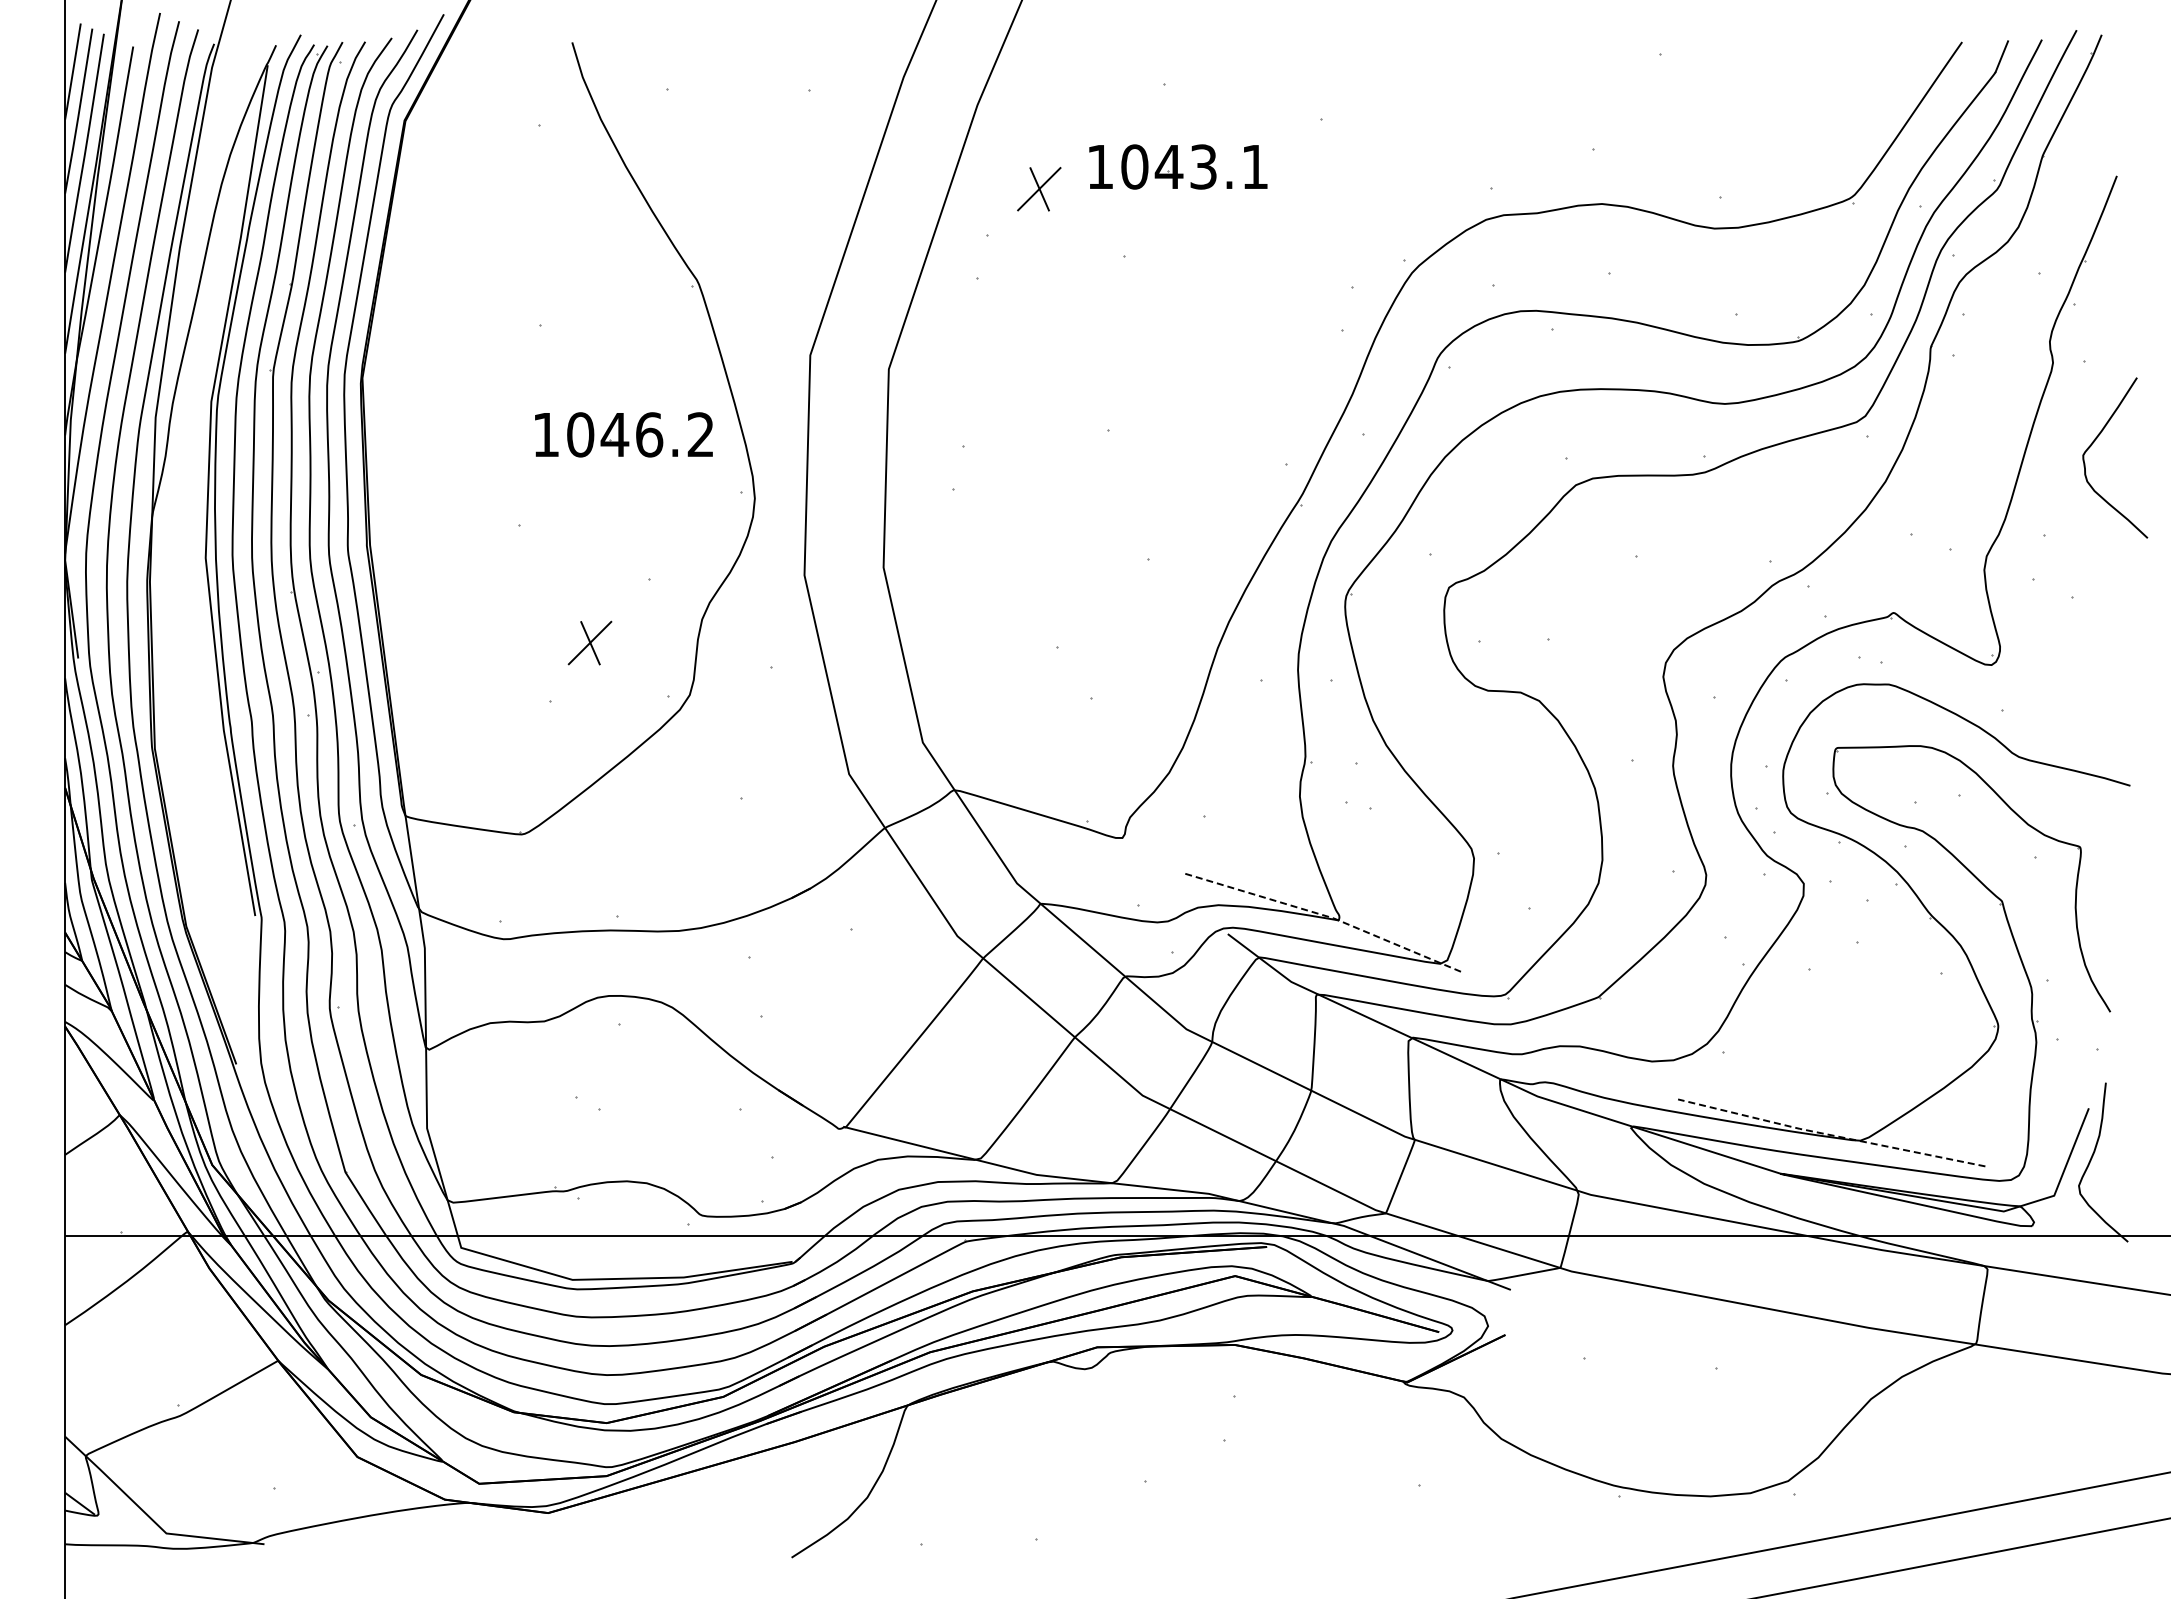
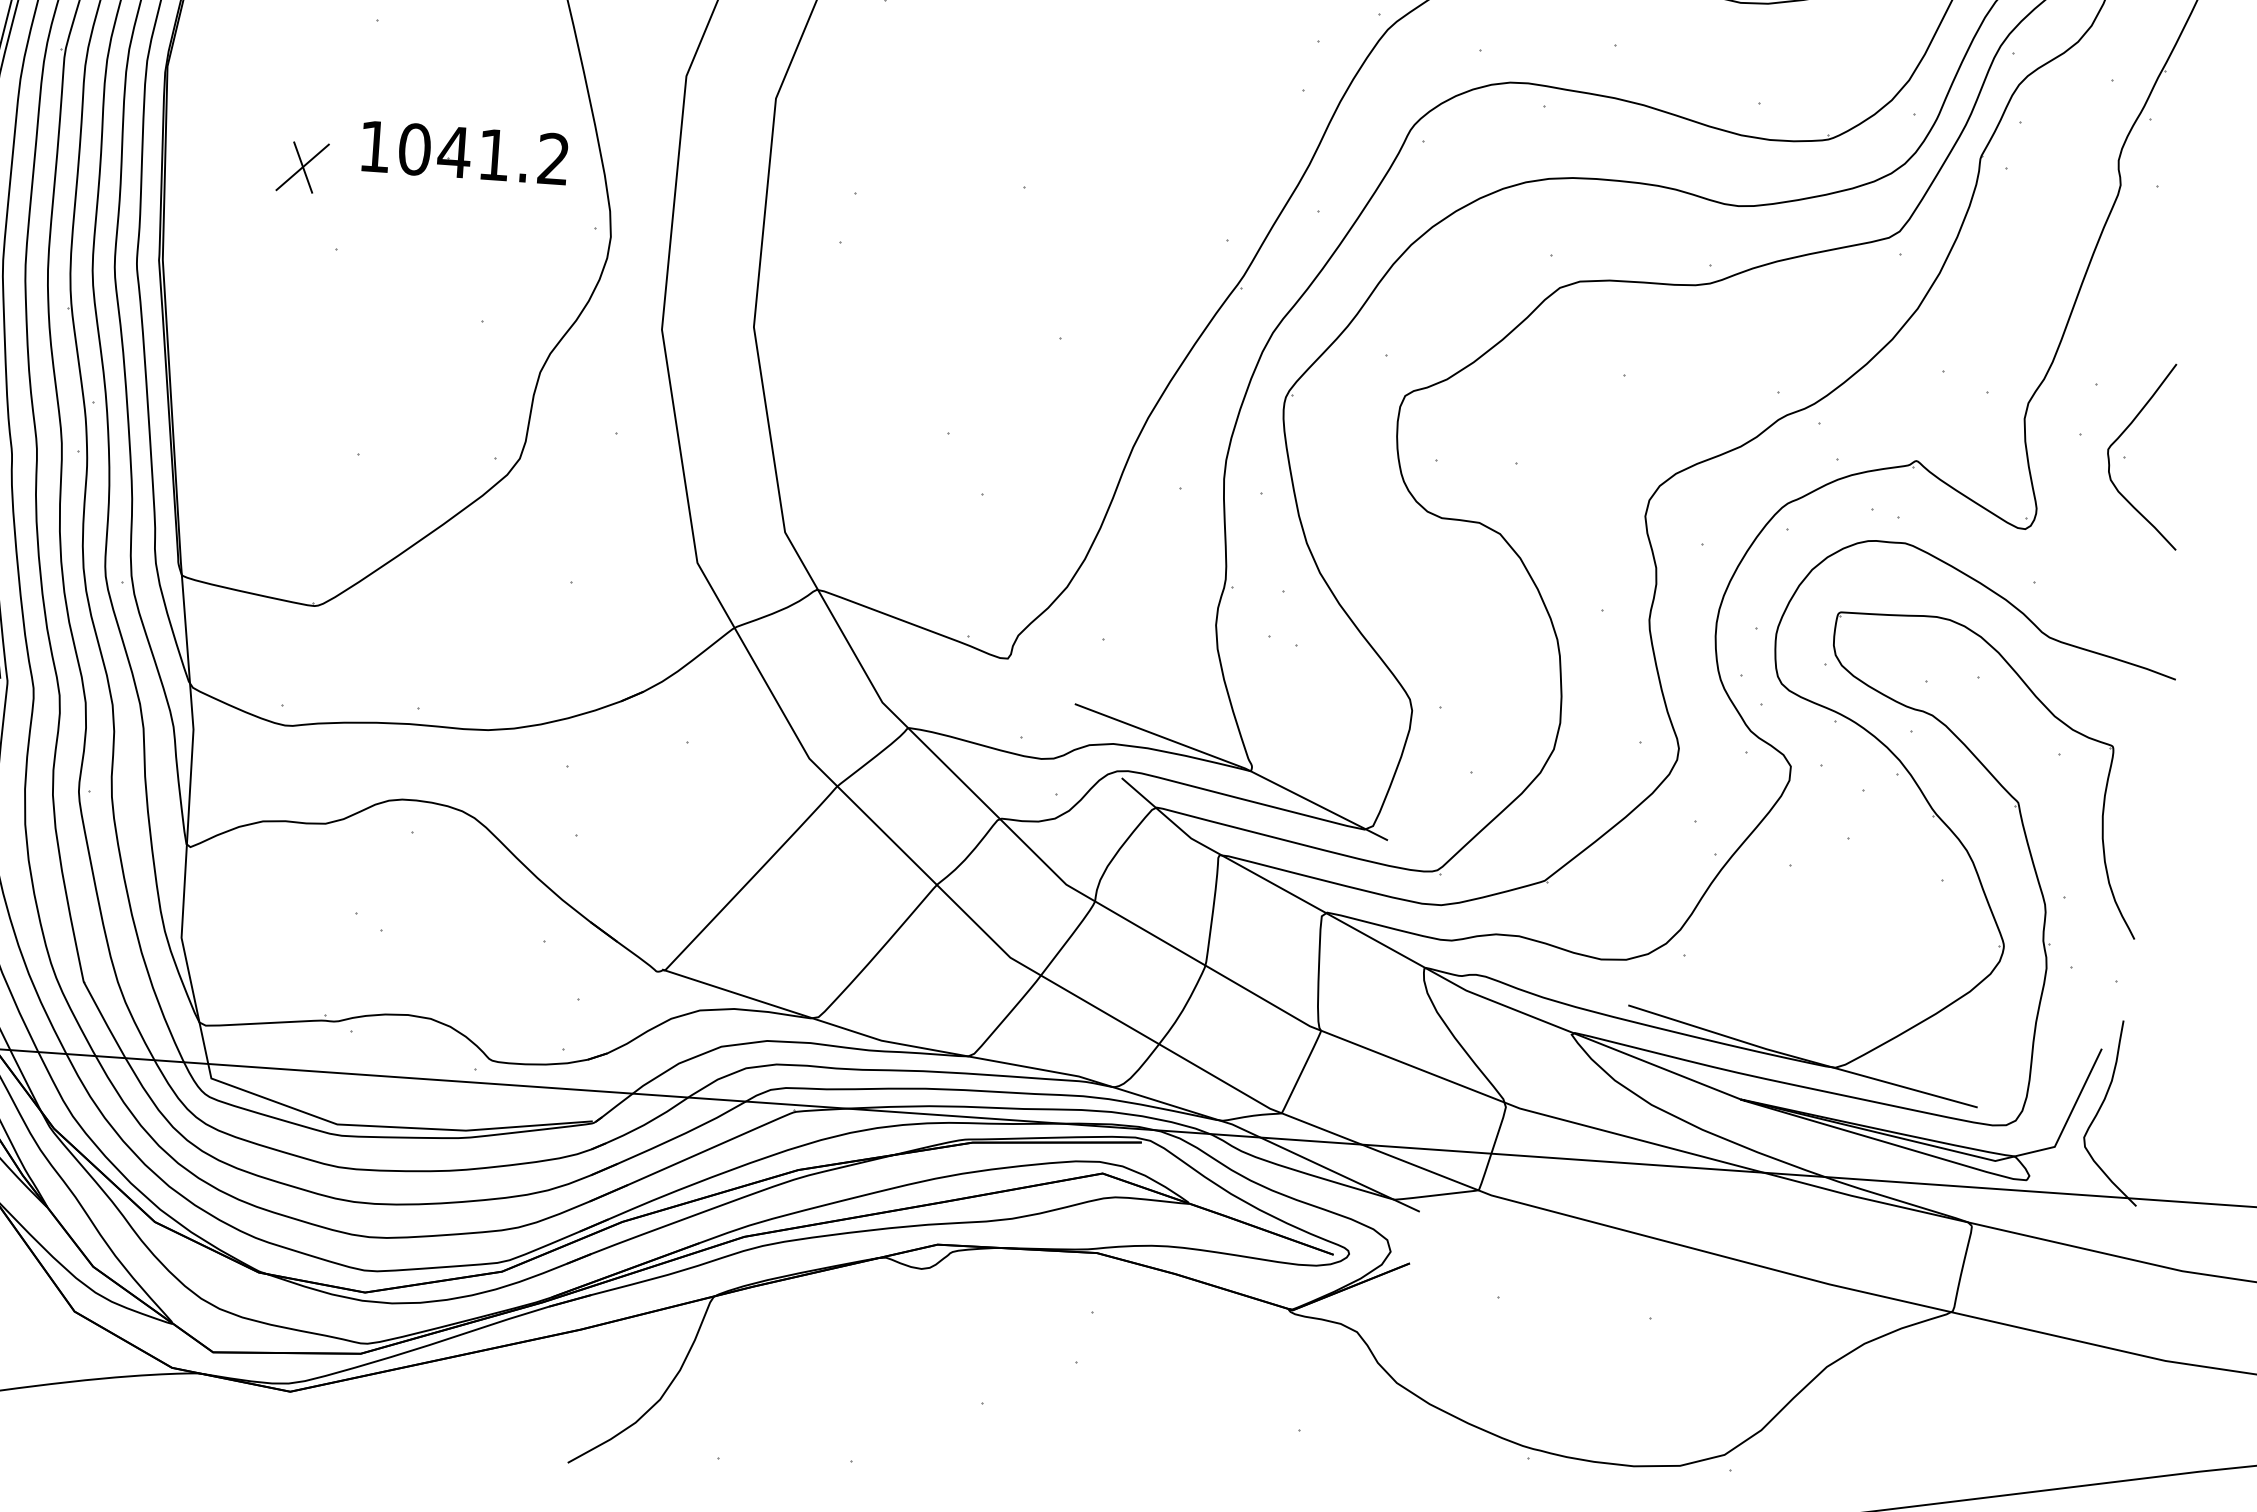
text: (649, 434) -> (494, 154), 1046.2 -> 1041.2
curve: (2094, 442) -> (2122, 435), moved
part: (589, 642) -> (302, 166), moved
line: (1324, 915) -> (1234, 764), dashed -> solid
line: (1830, 1135) -> (1801, 1059), dashed -> solid

